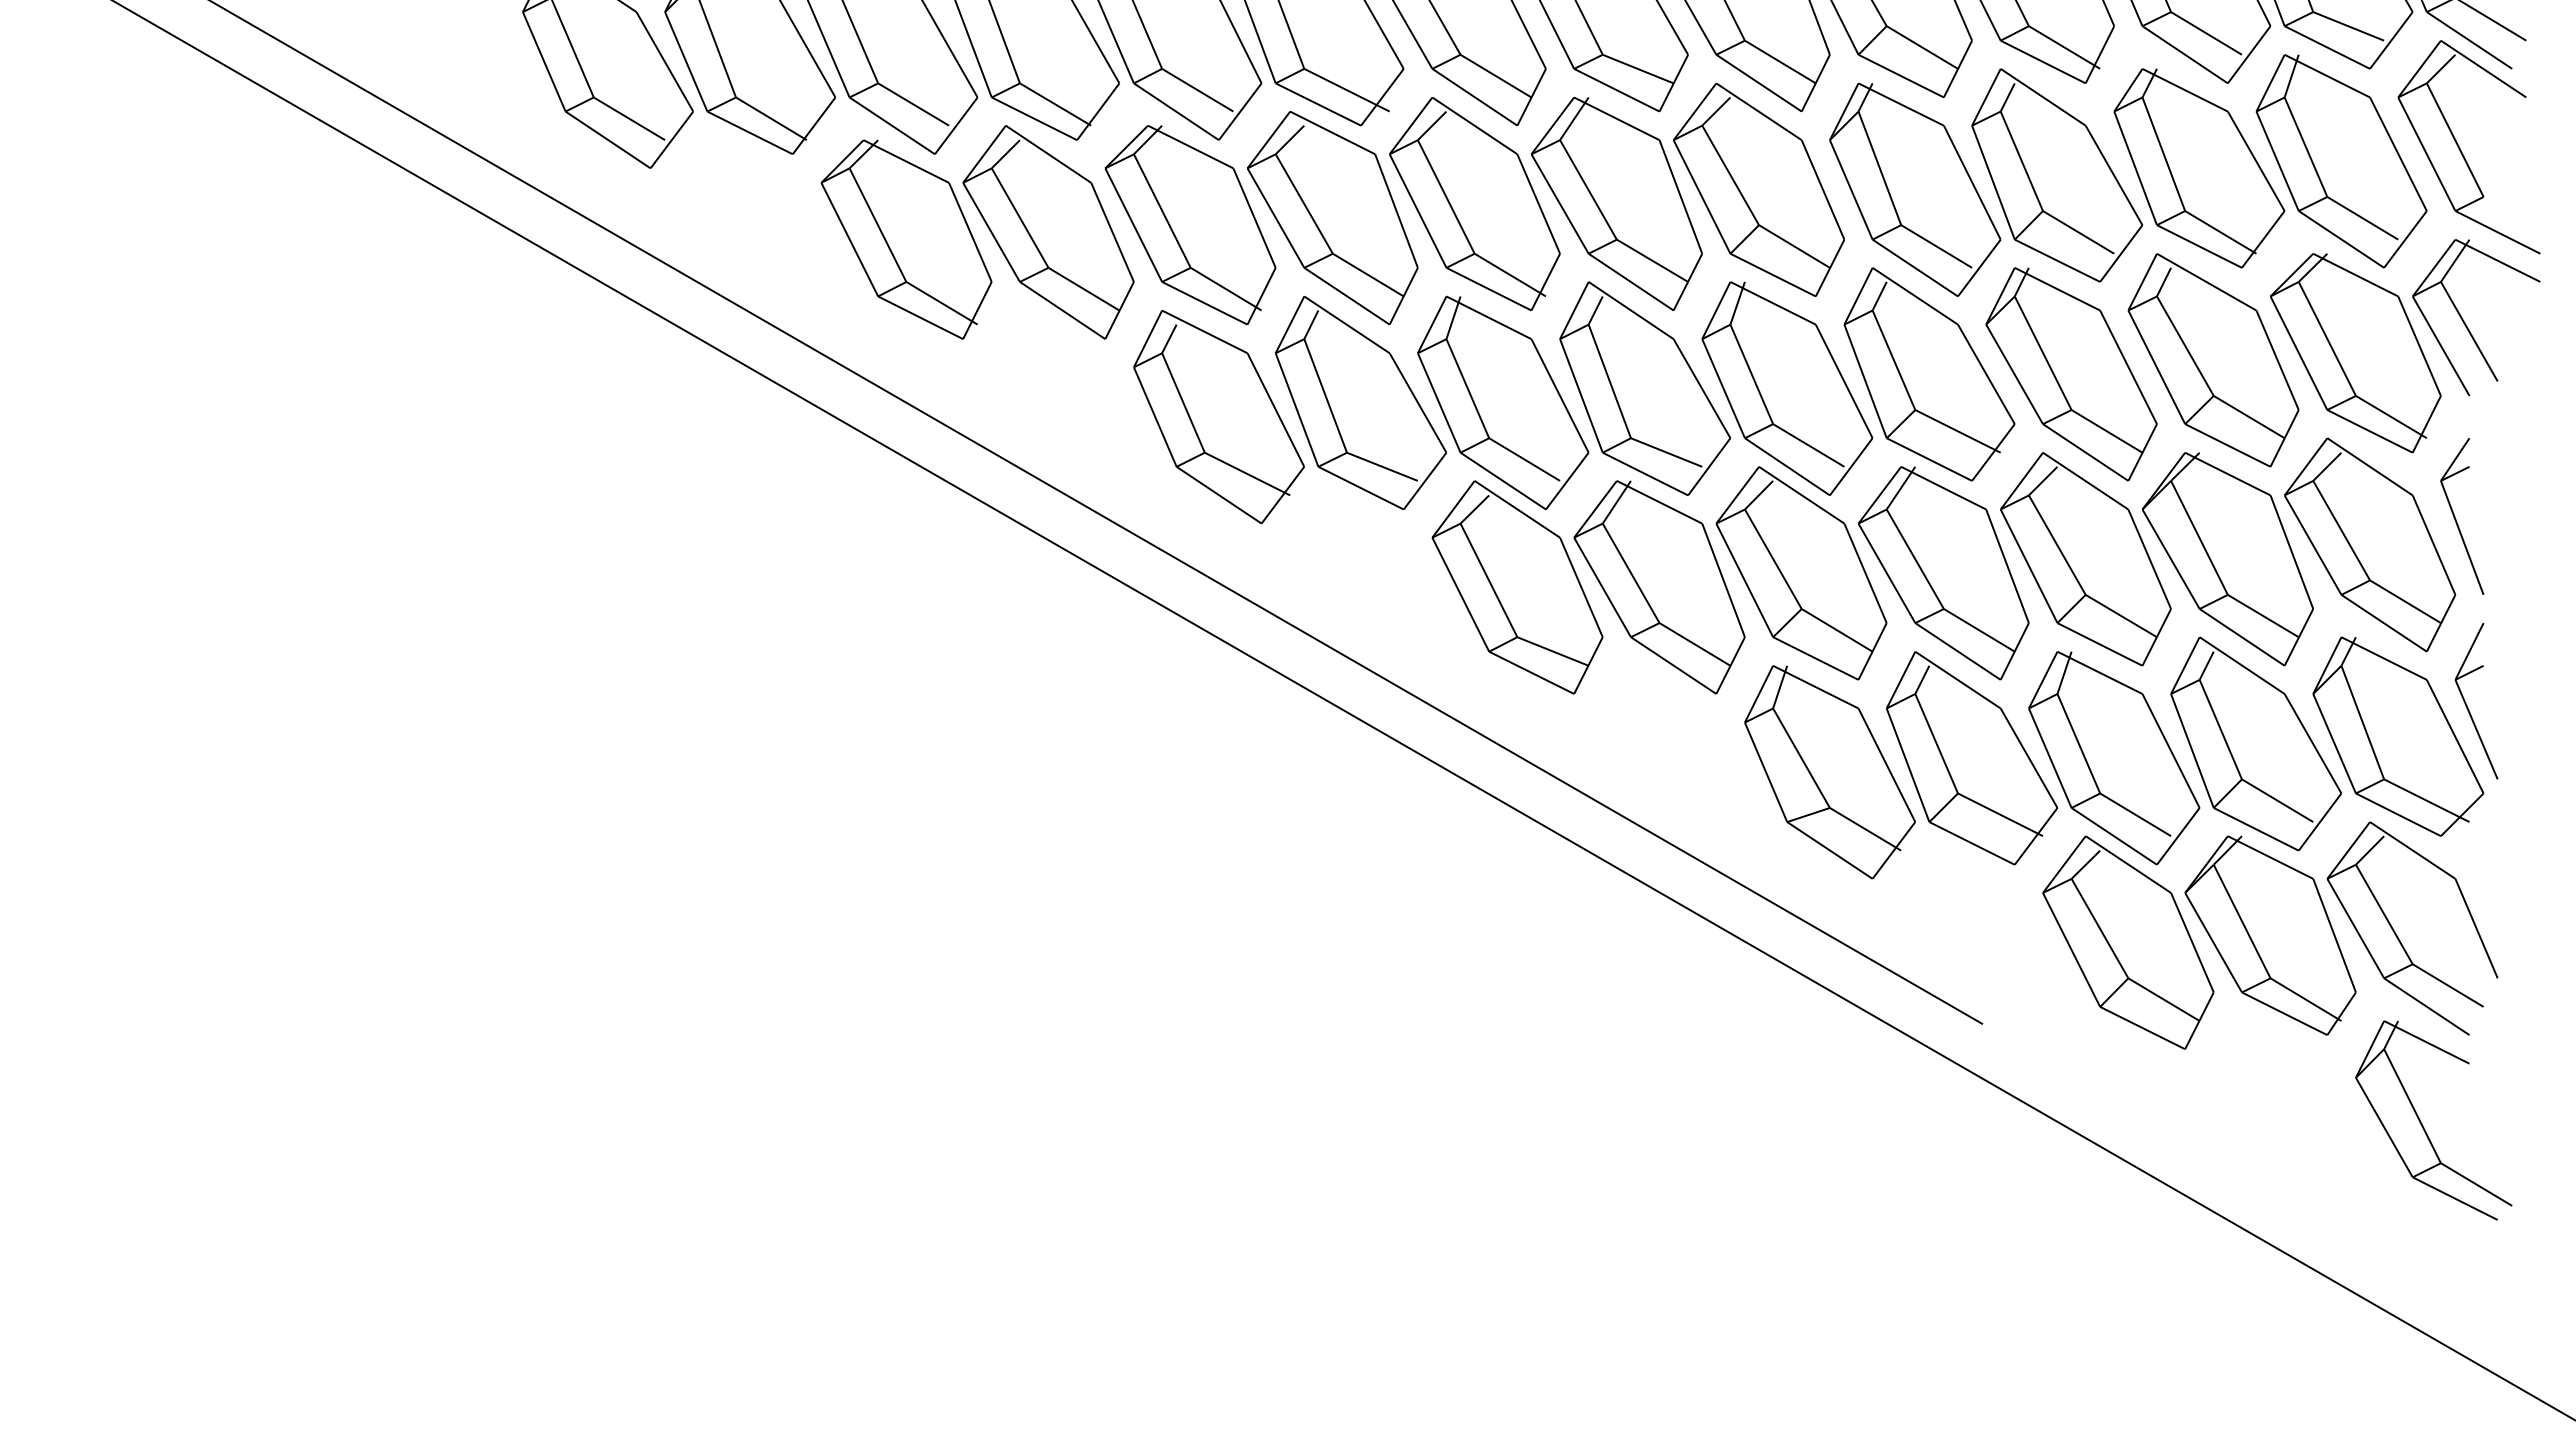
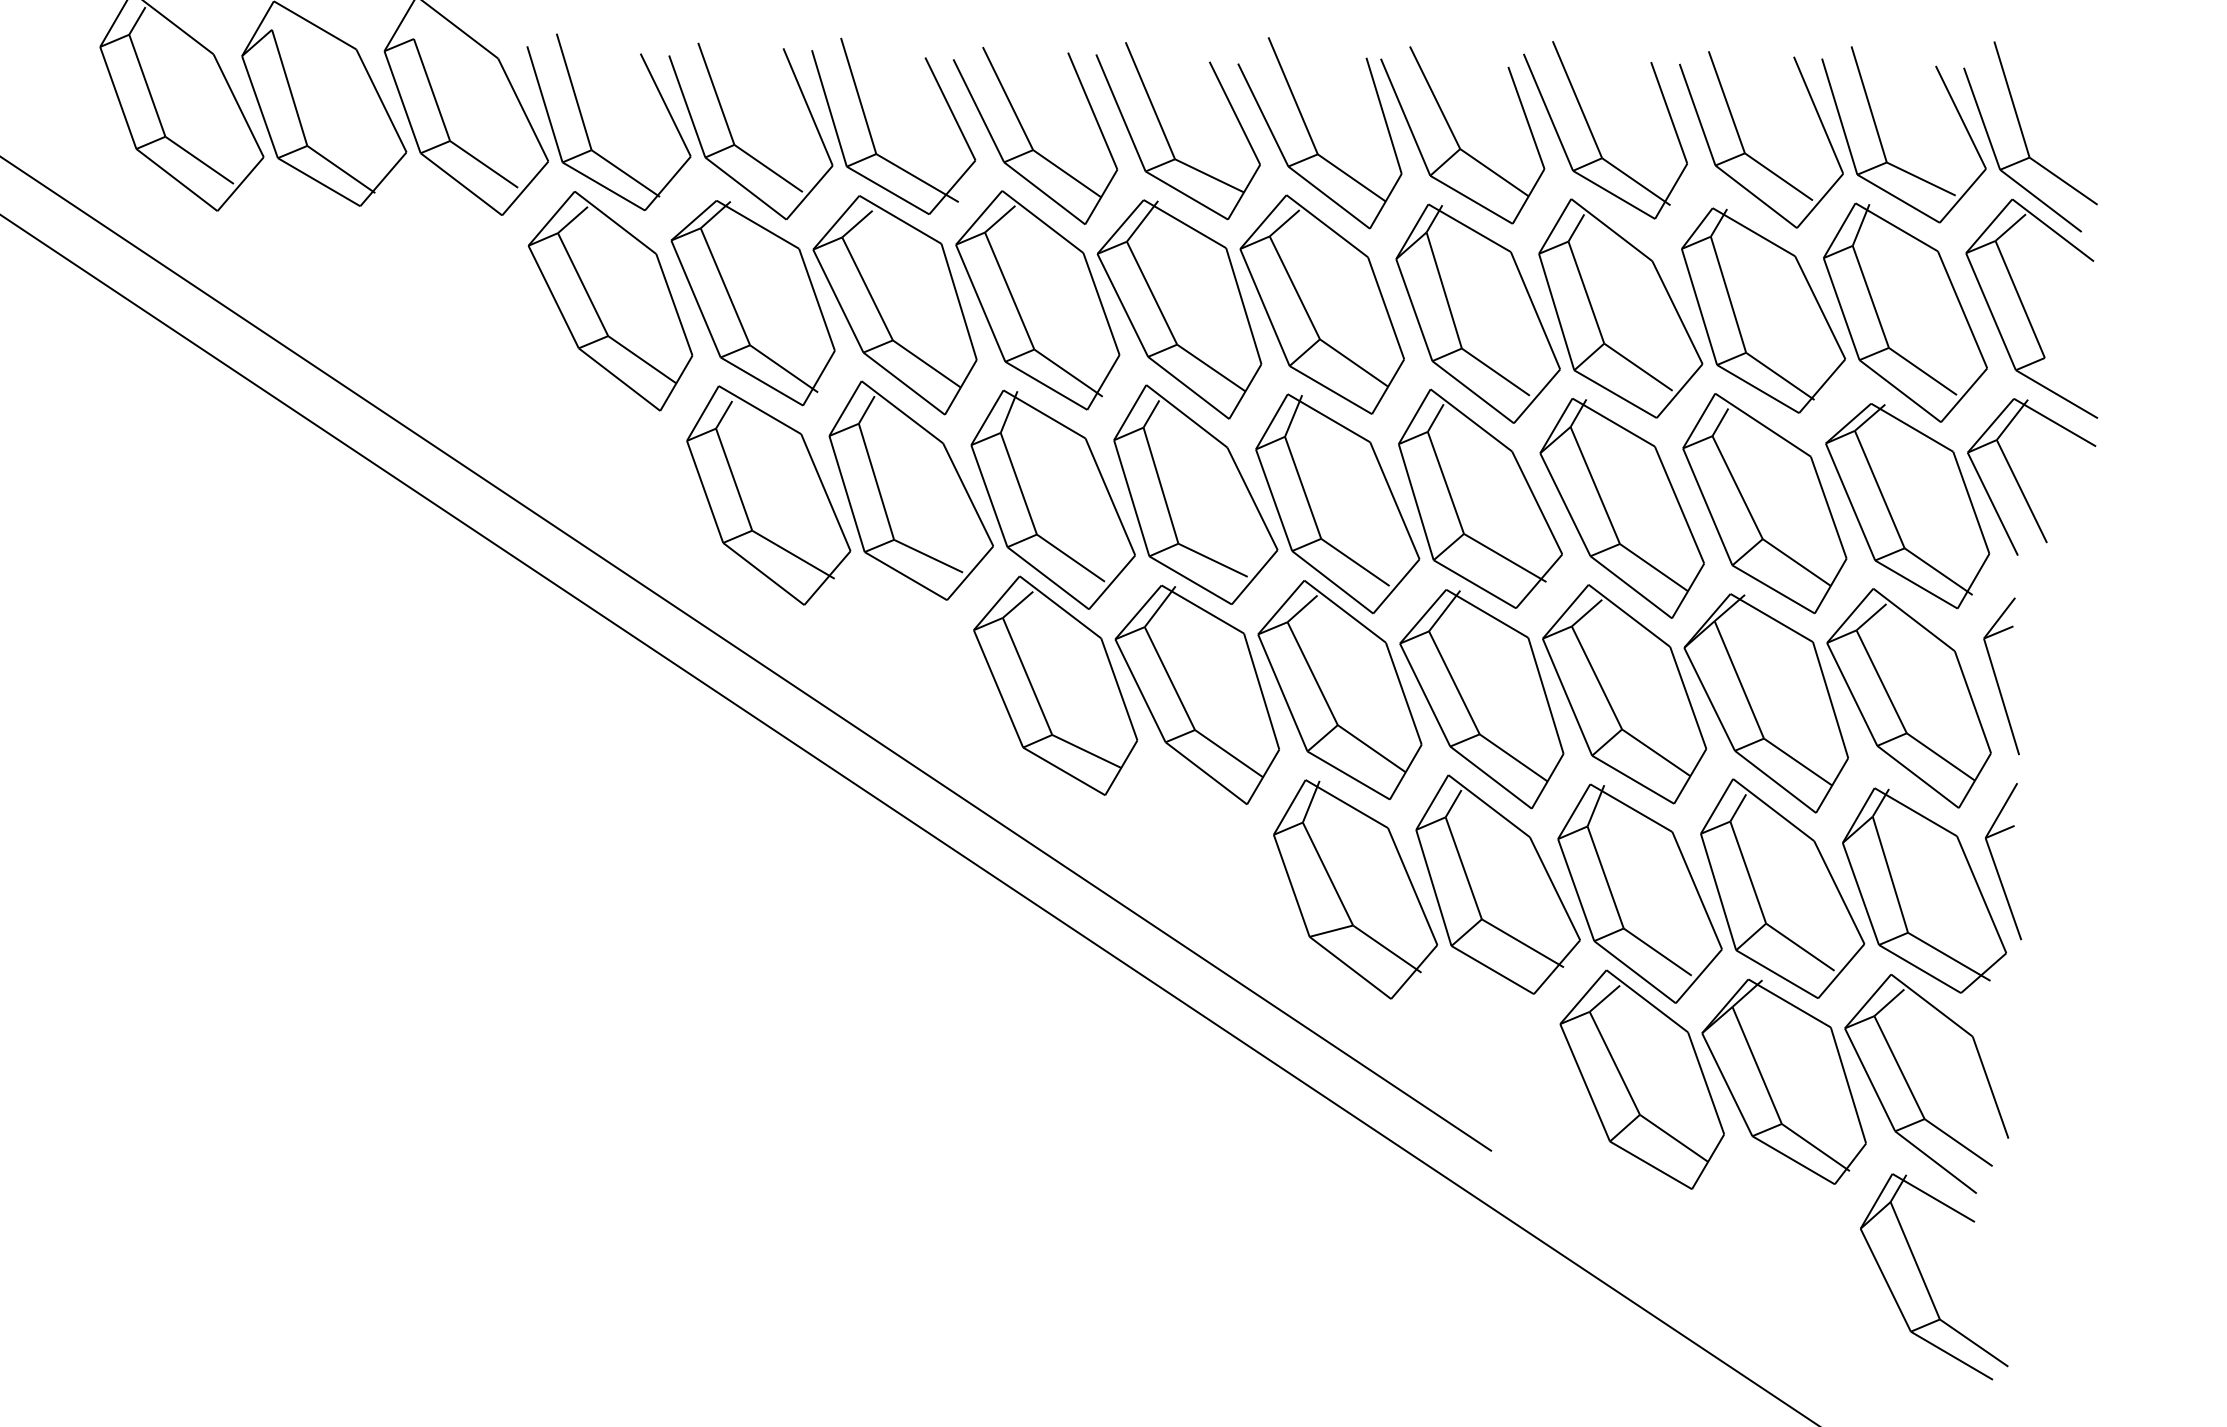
part: (906, 239) -> (468, 298), removed

